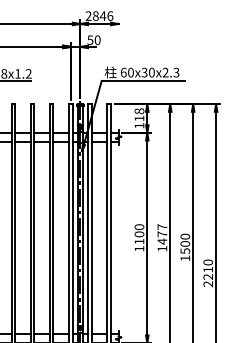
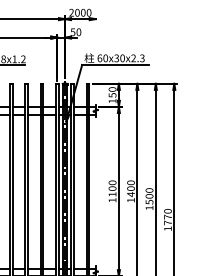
text: (103, 15) -> (83, 12), 2846 -> 2000
text: (139, 114) -> (112, 92), 118 -> 150
text: (162, 230) -> (131, 185), 1477 -> 1400
text: (207, 276) -> (167, 222), 2210 -> 1770

